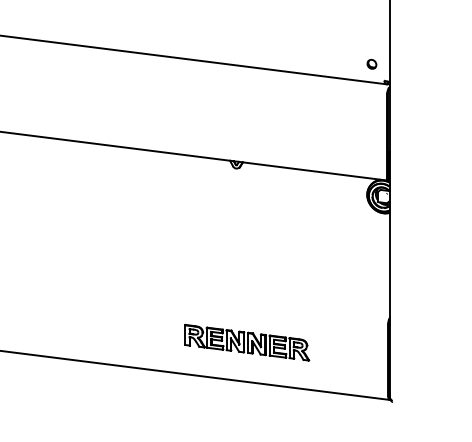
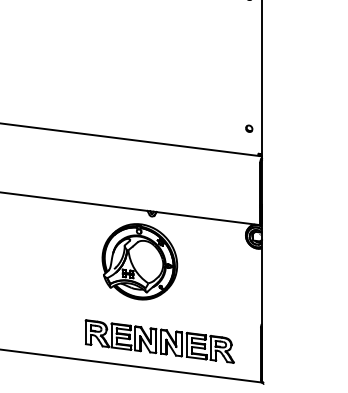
part: (372, 63) -> (249, 128), moved
part: (218, 231) -> (139, 261), added
part: (246, 342) -> (159, 341), size x1.67

